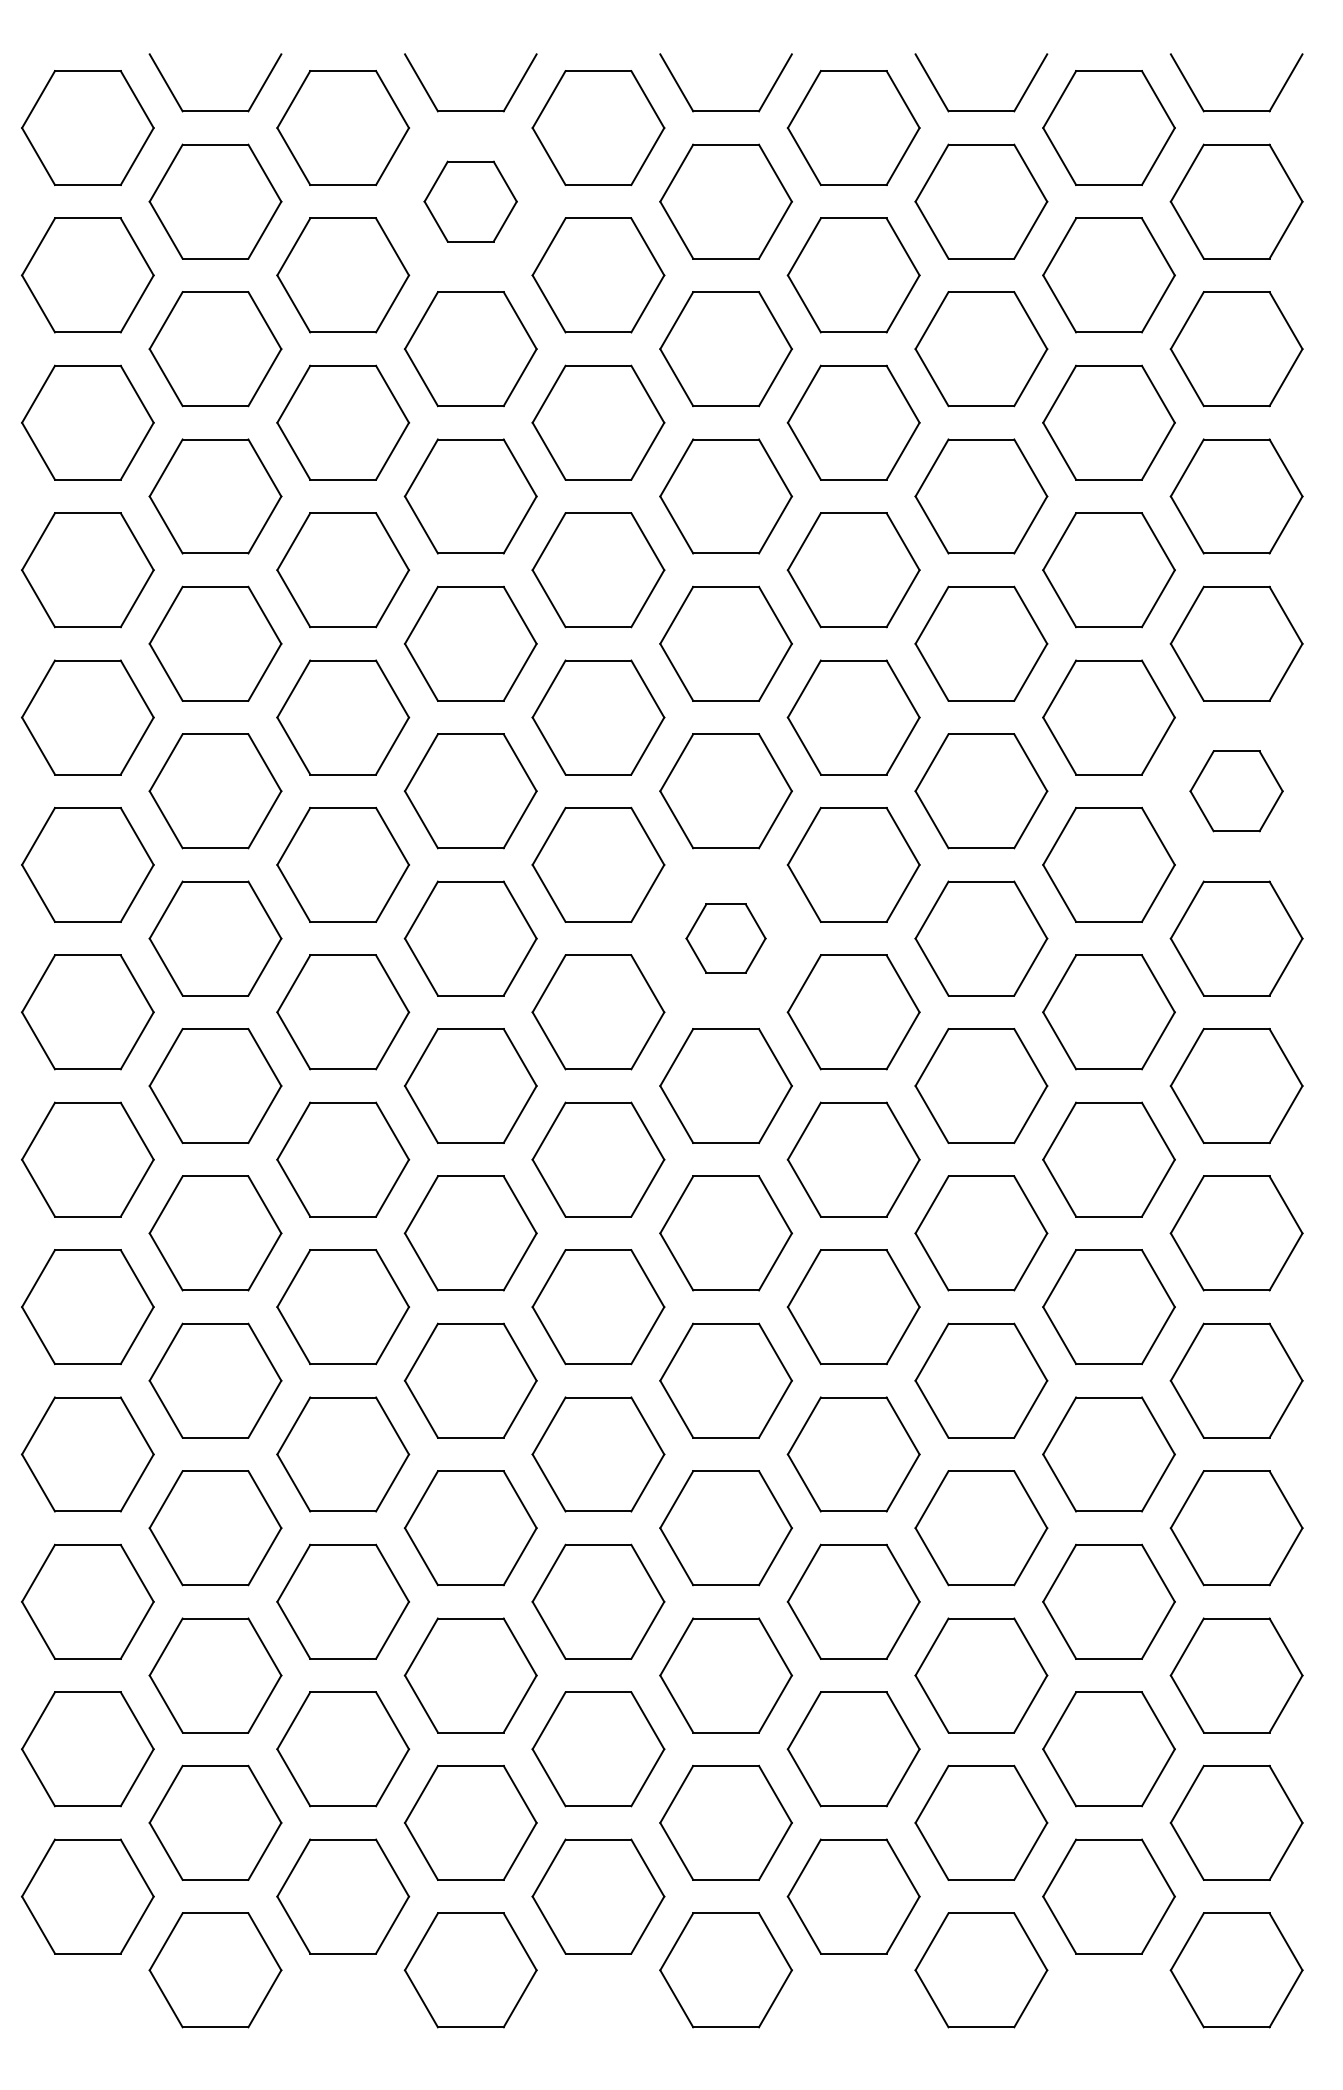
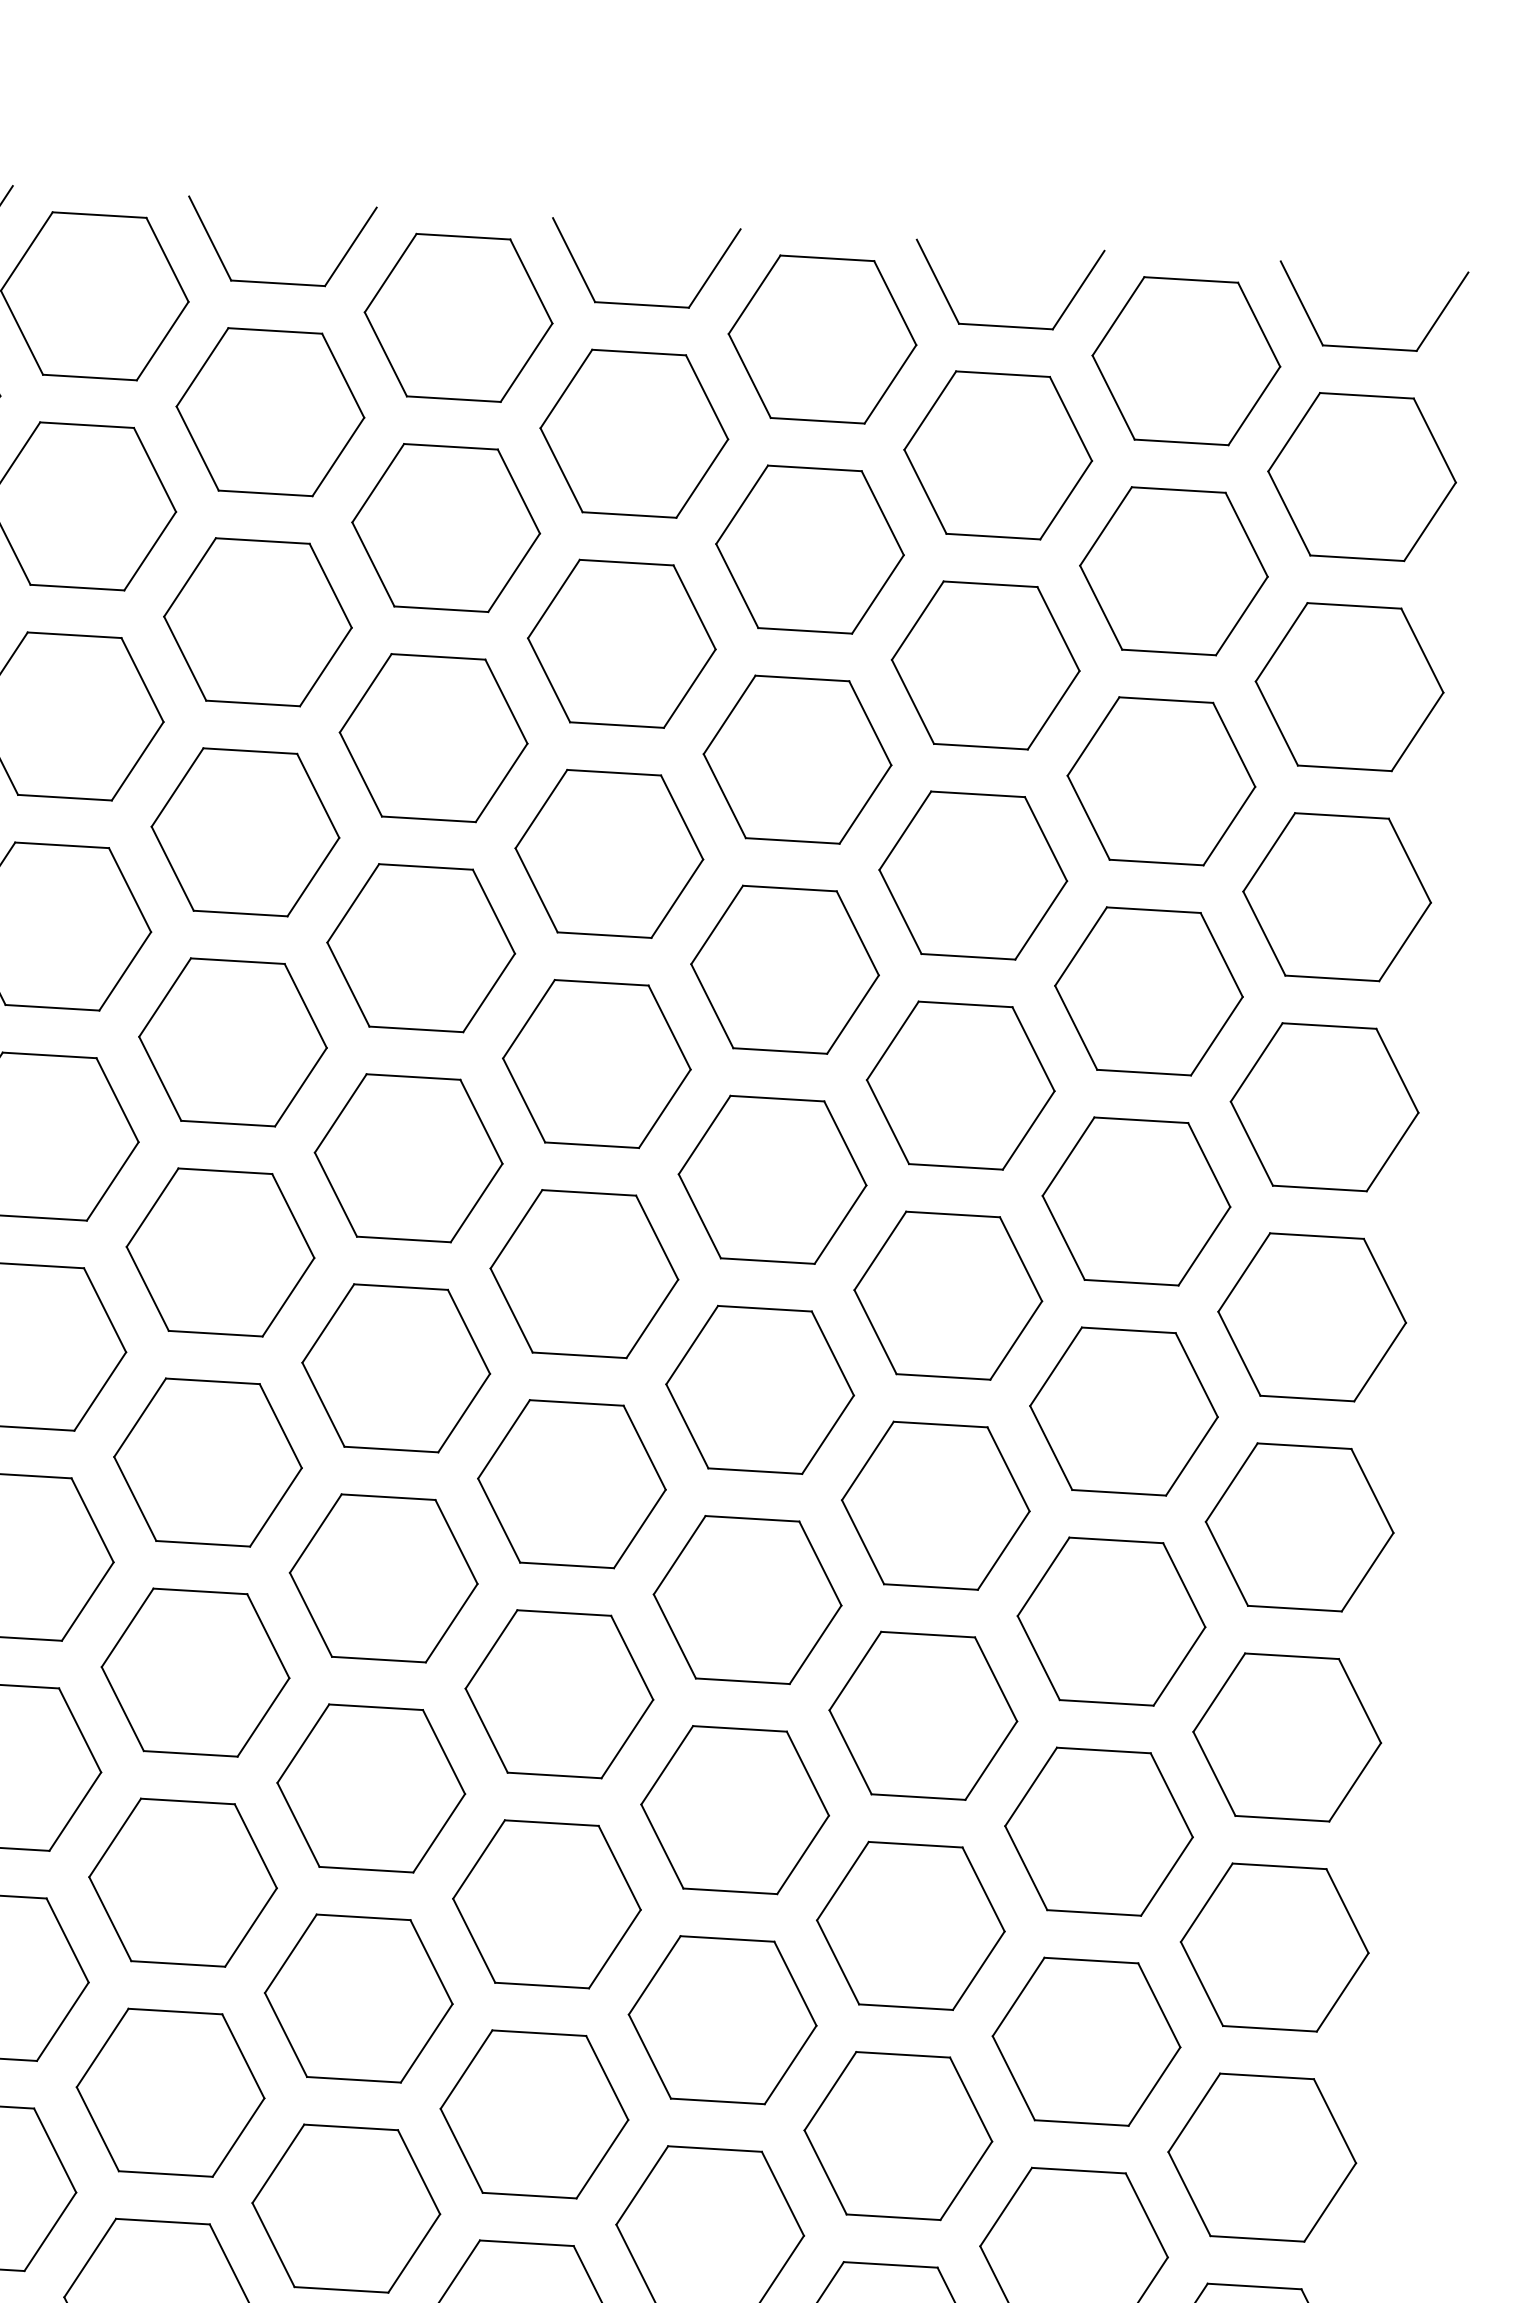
part: (470, 201) -> (270, 411), size x1.43
part: (1236, 791) -> (1311, 1317), size x1.43
part: (725, 938) -> (571, 1483), size x1.67

